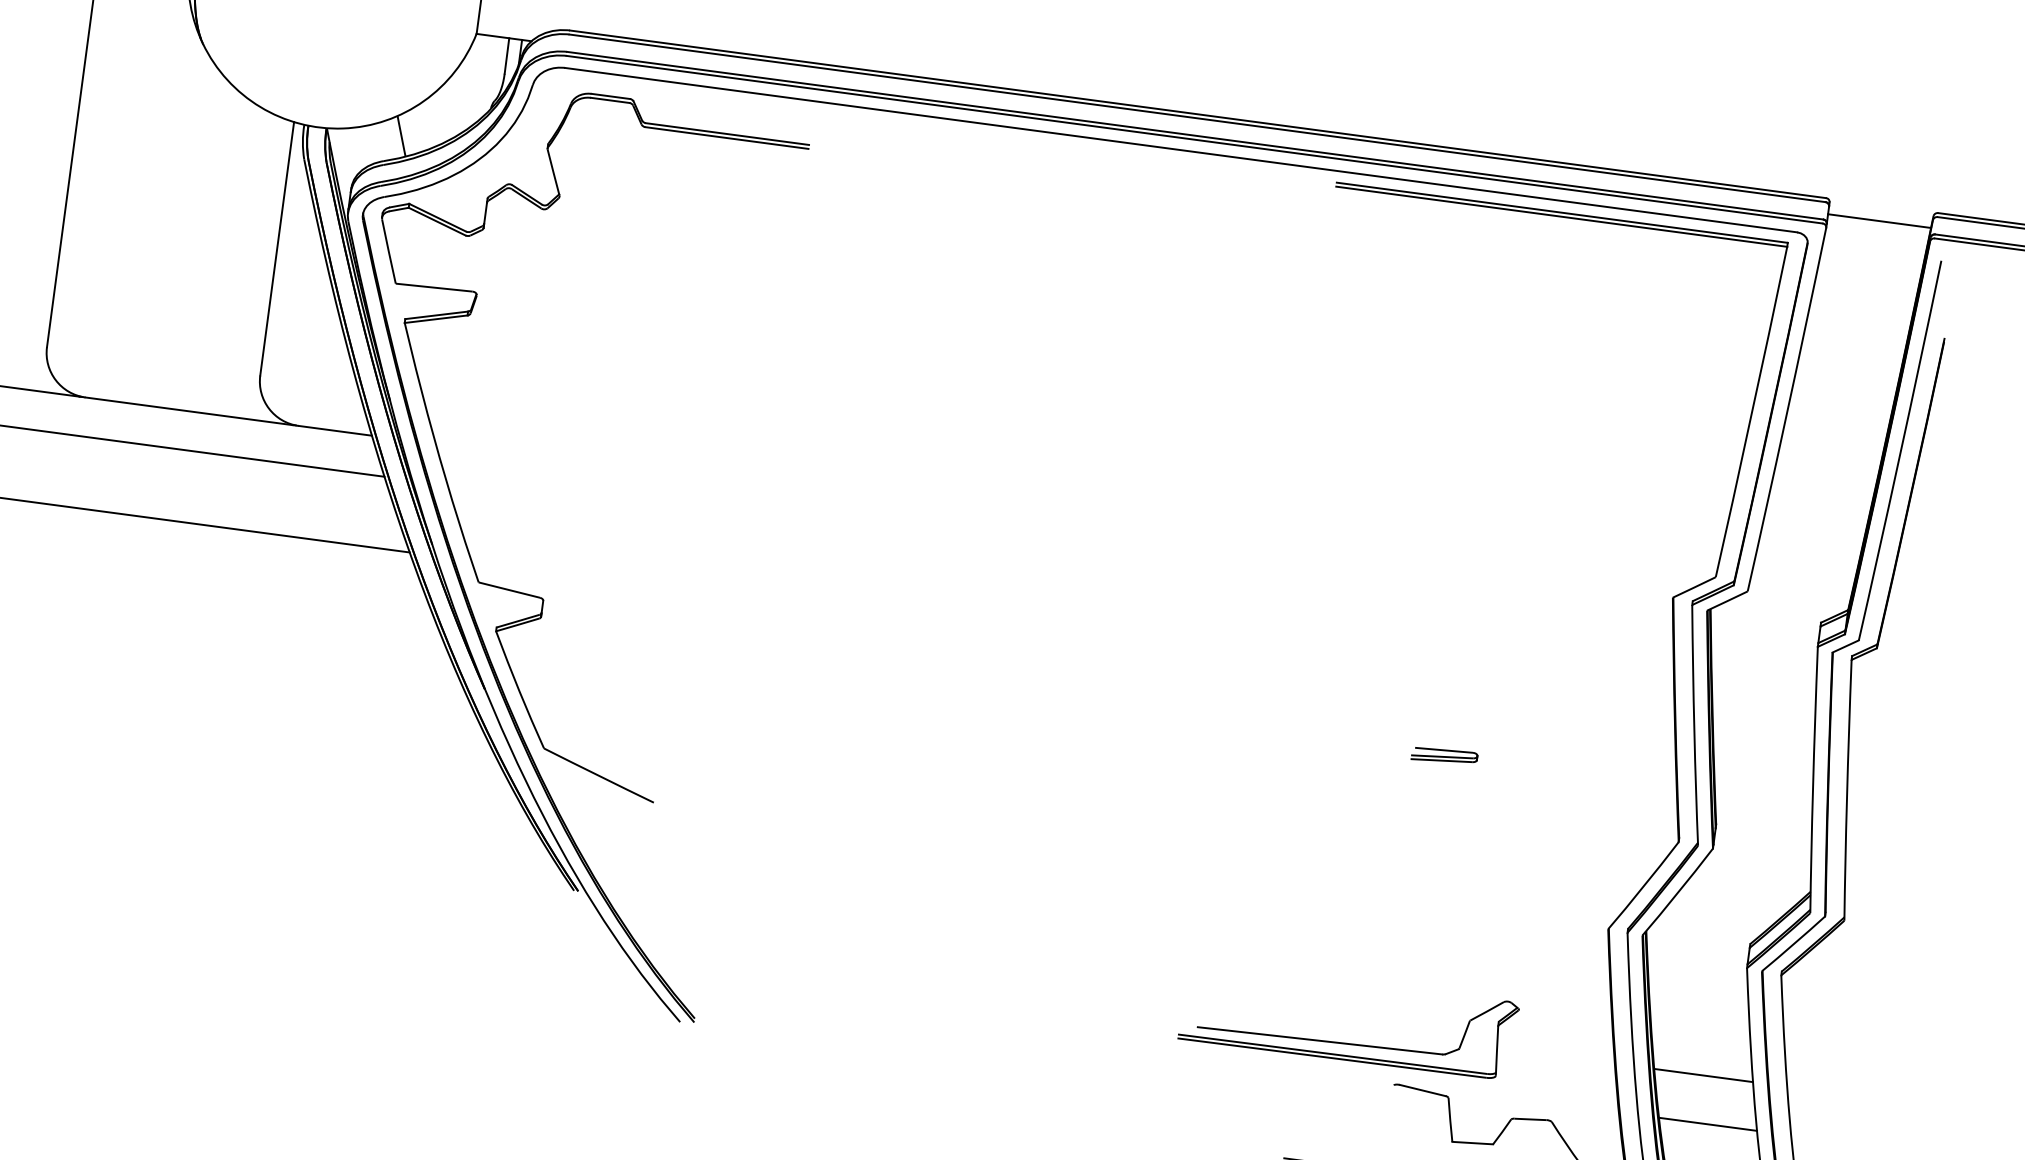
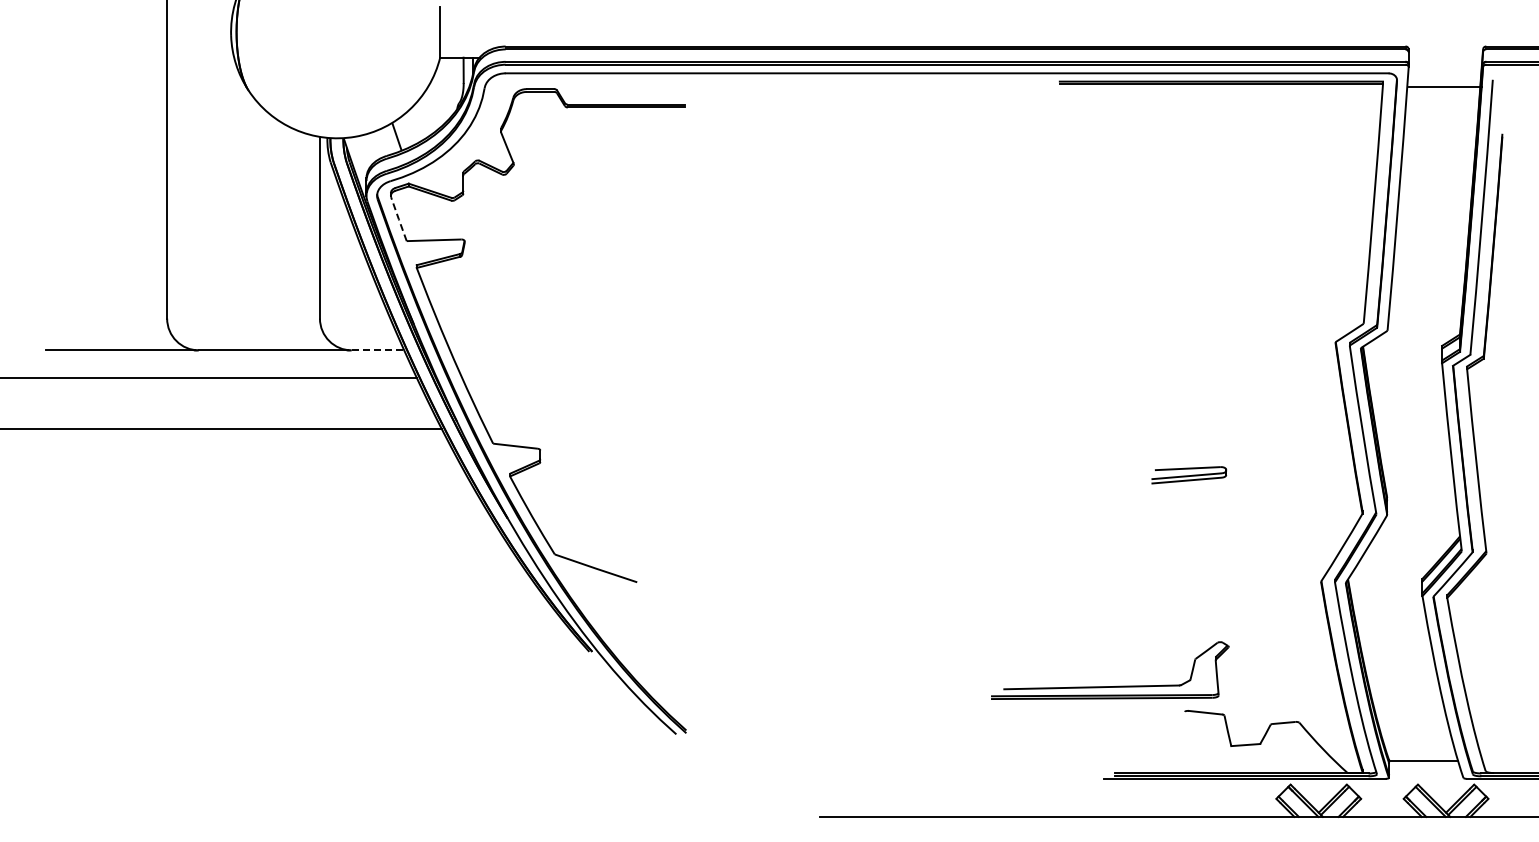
line: (1879, 220) -> (1445, 86), moved
line: (388, 251) -> (398, 219), solid -> dashed
line: (336, 431) -> (378, 350), solid -> dashed
part: (1444, 756) -> (1189, 475), size x1.6
part: (1346, 1043) -> (1110, 686), moved
line: (1703, 1075) -> (1401, 675), removed
line: (1707, 1123) -> (1409, 709), removed

